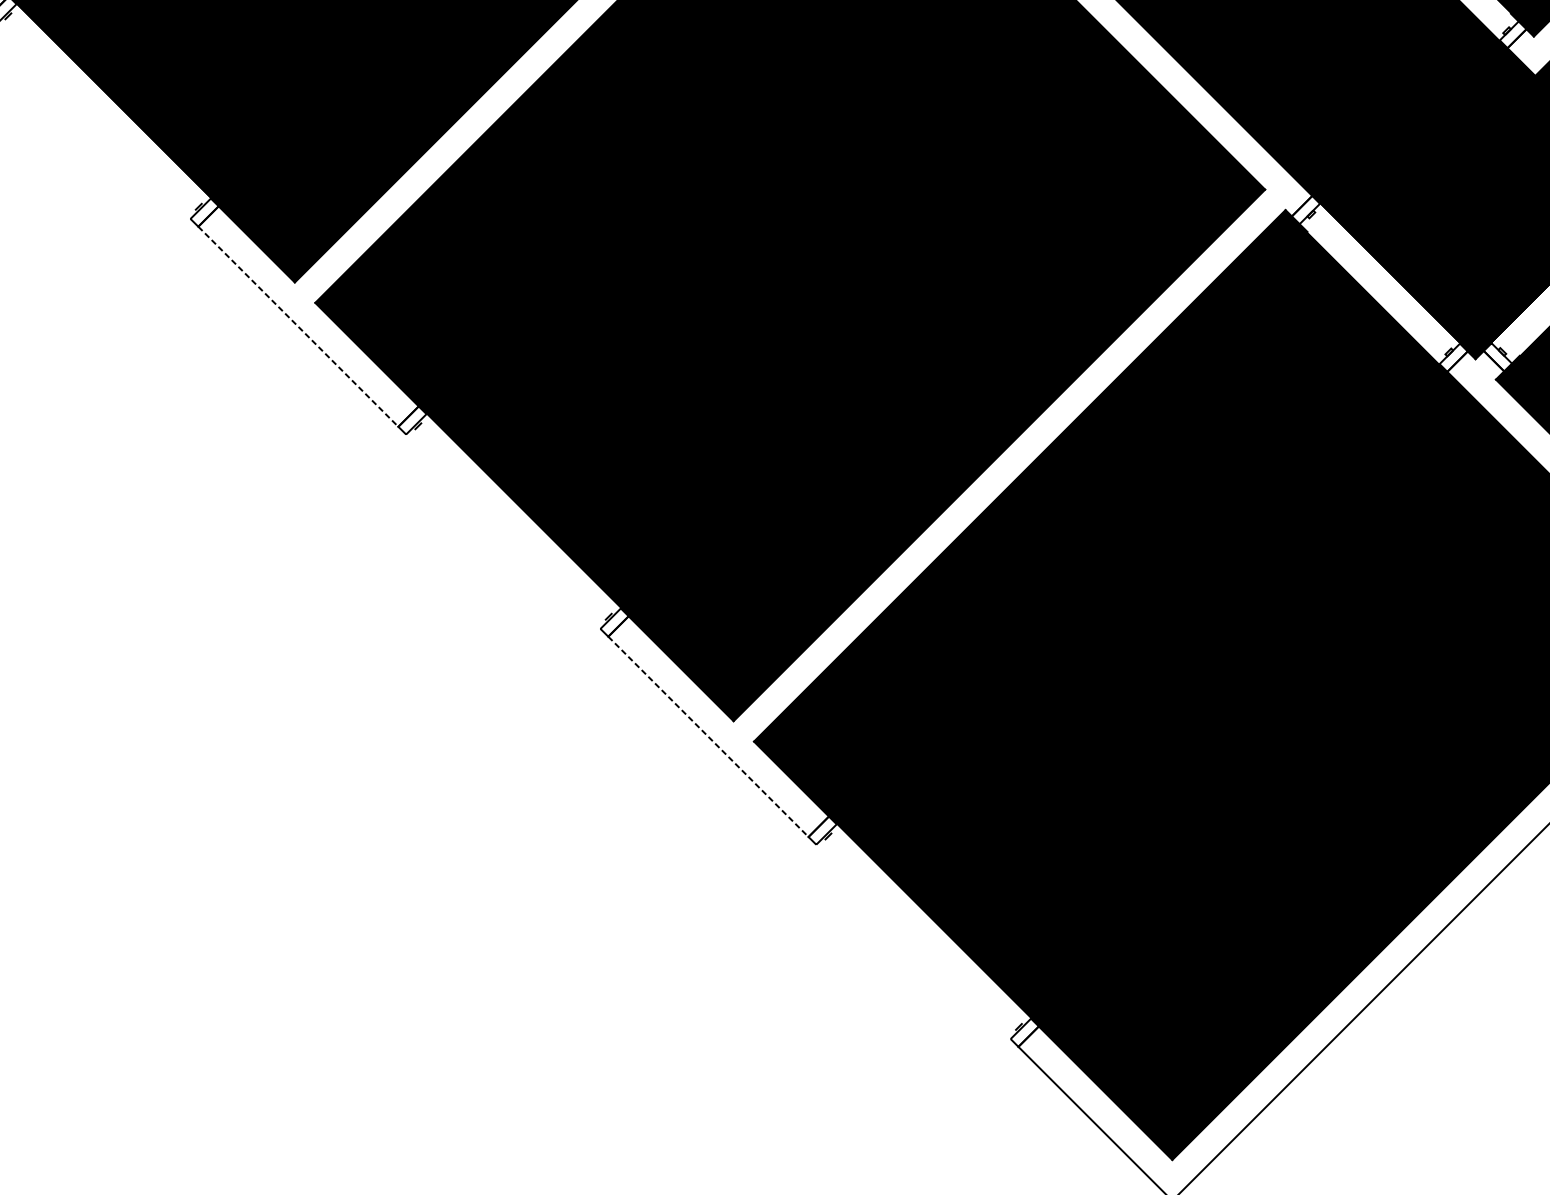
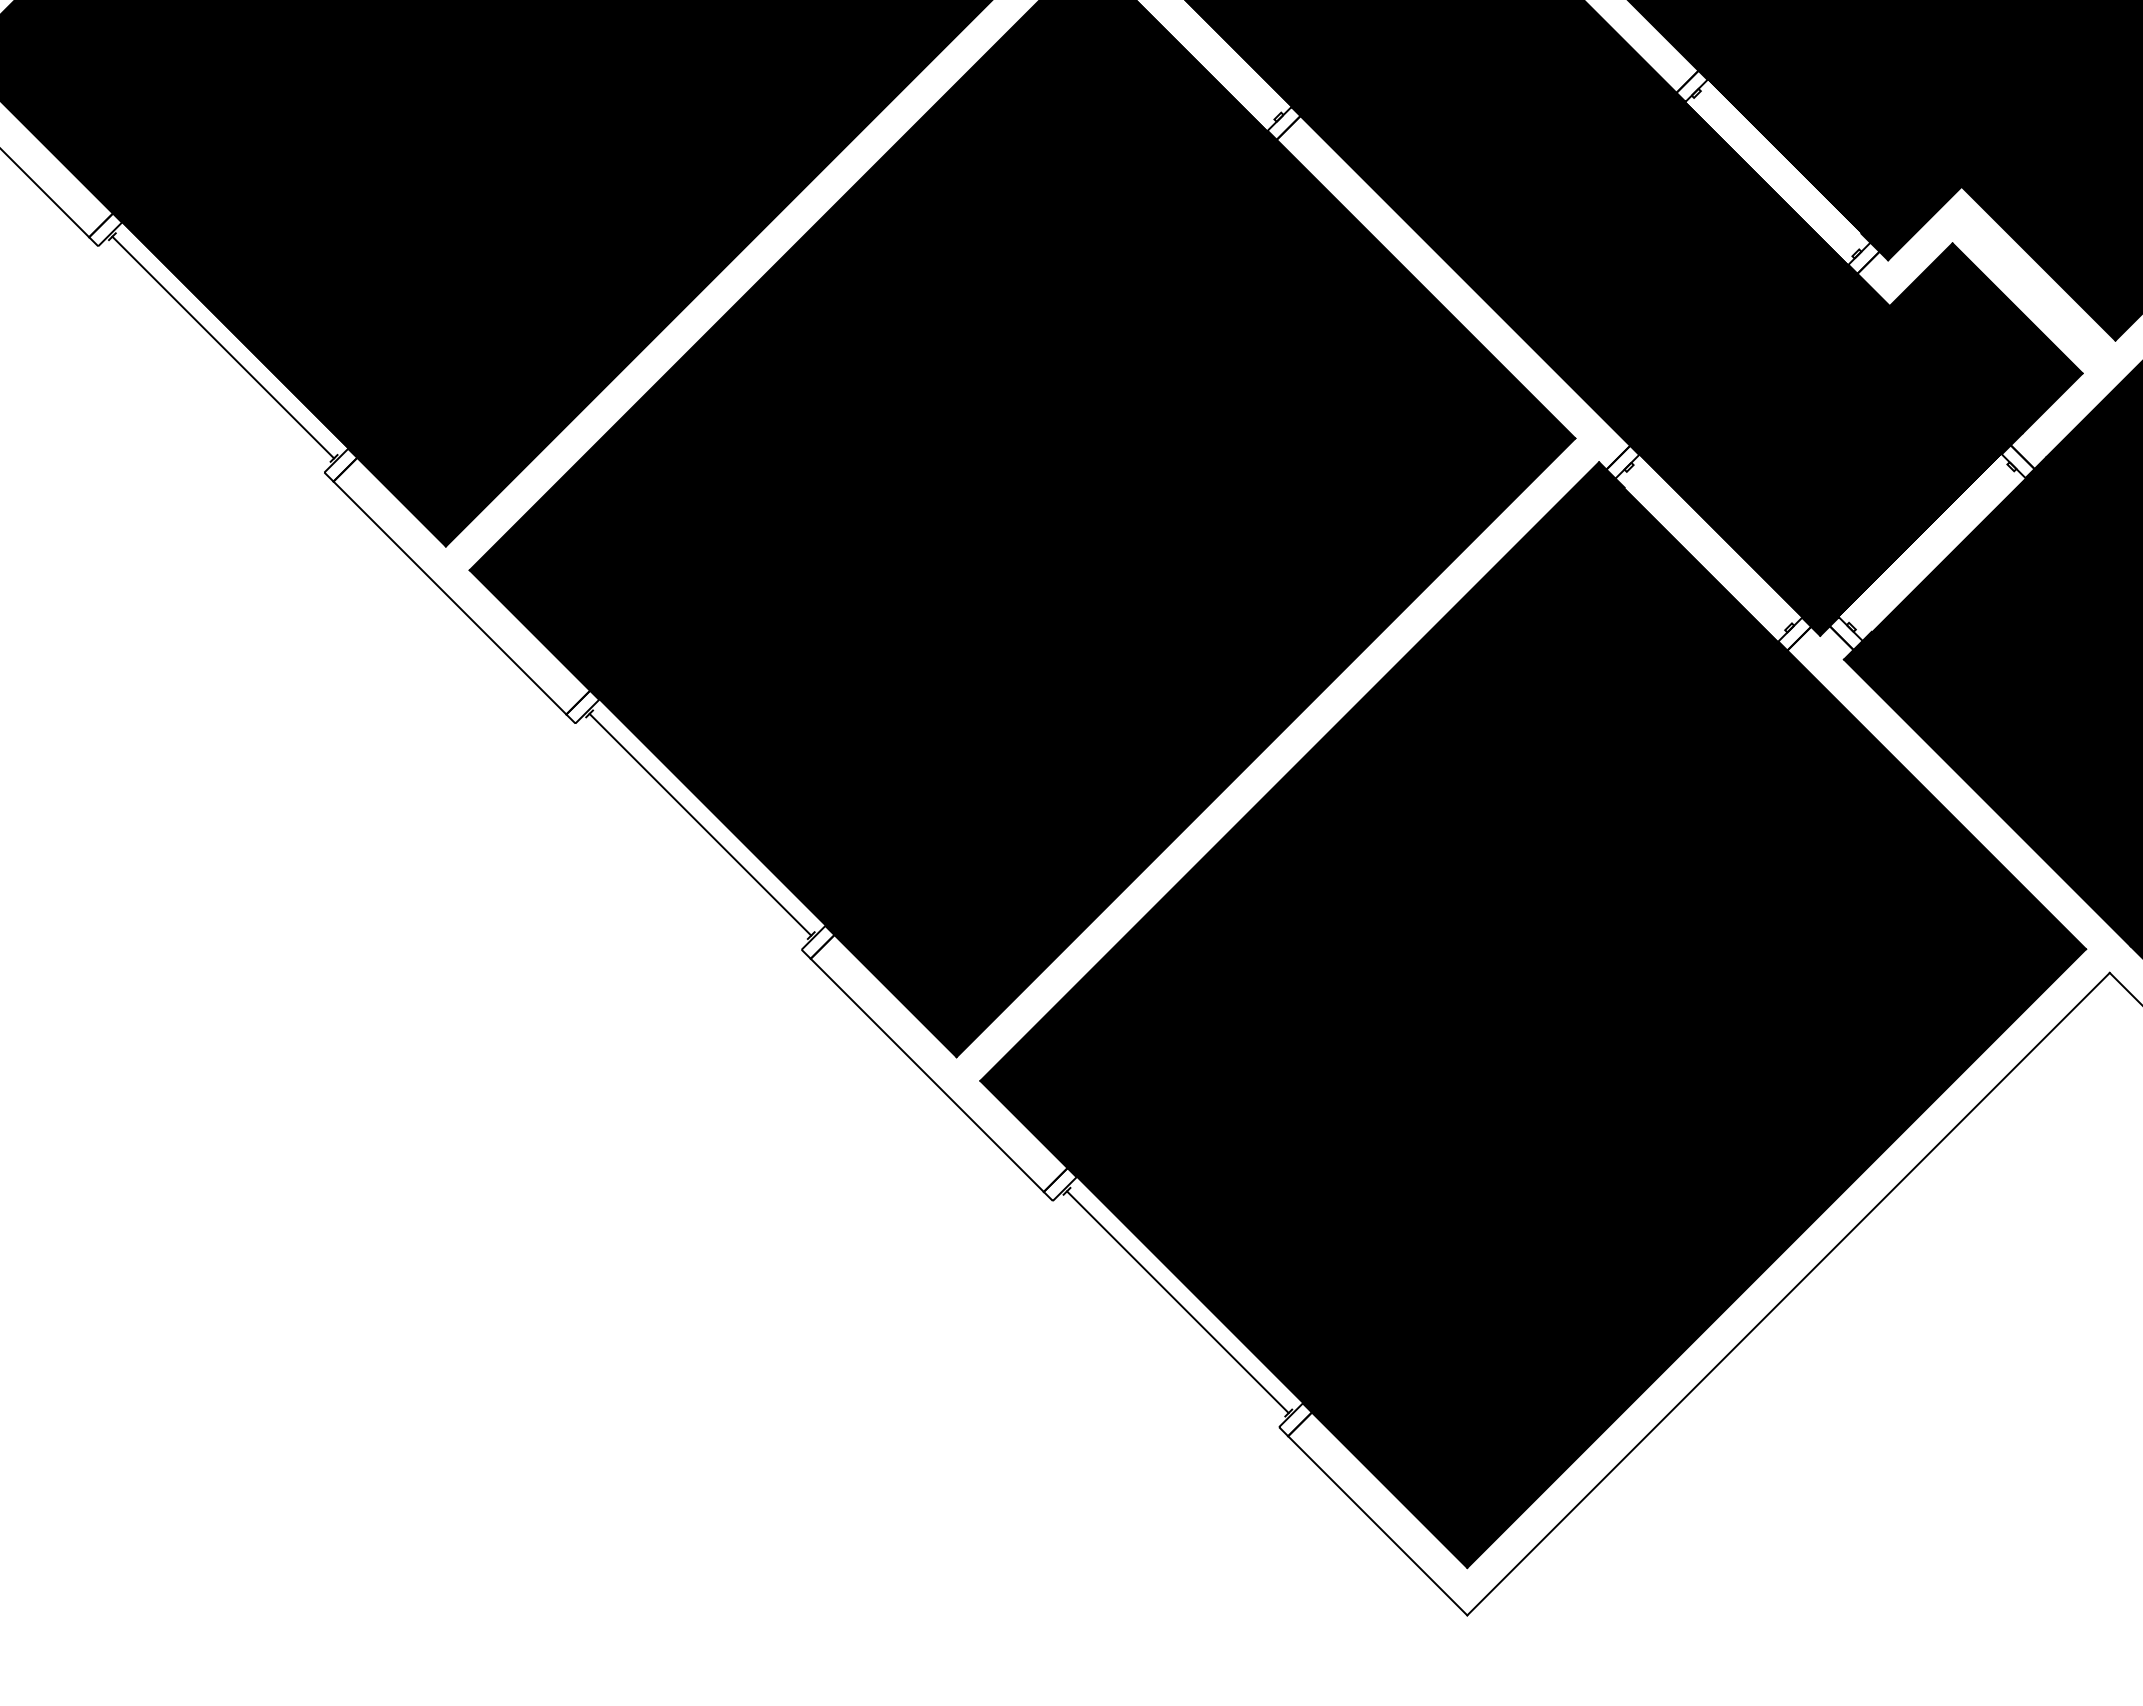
line: (103, 111) -> (223, 347), added
line: (297, 327) -> (449, 598), dashed -> solid
line: (513, 521) -> (700, 824), added
line: (708, 736) -> (927, 1075), dashed -> solid
line: (923, 931) -> (1177, 1302), added

